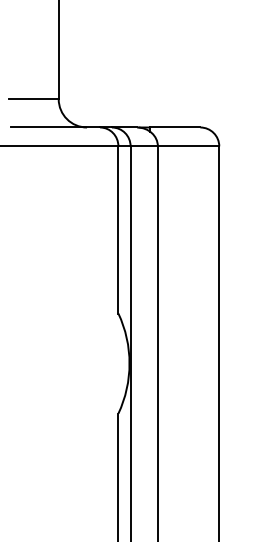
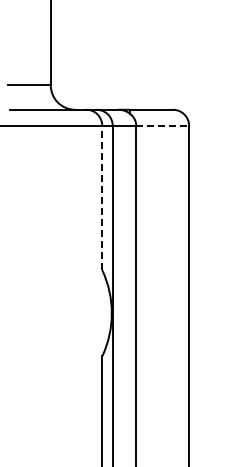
line: (189, 146) -> (163, 126), solid -> dashed
line: (118, 229) -> (102, 197), solid -> dashed

